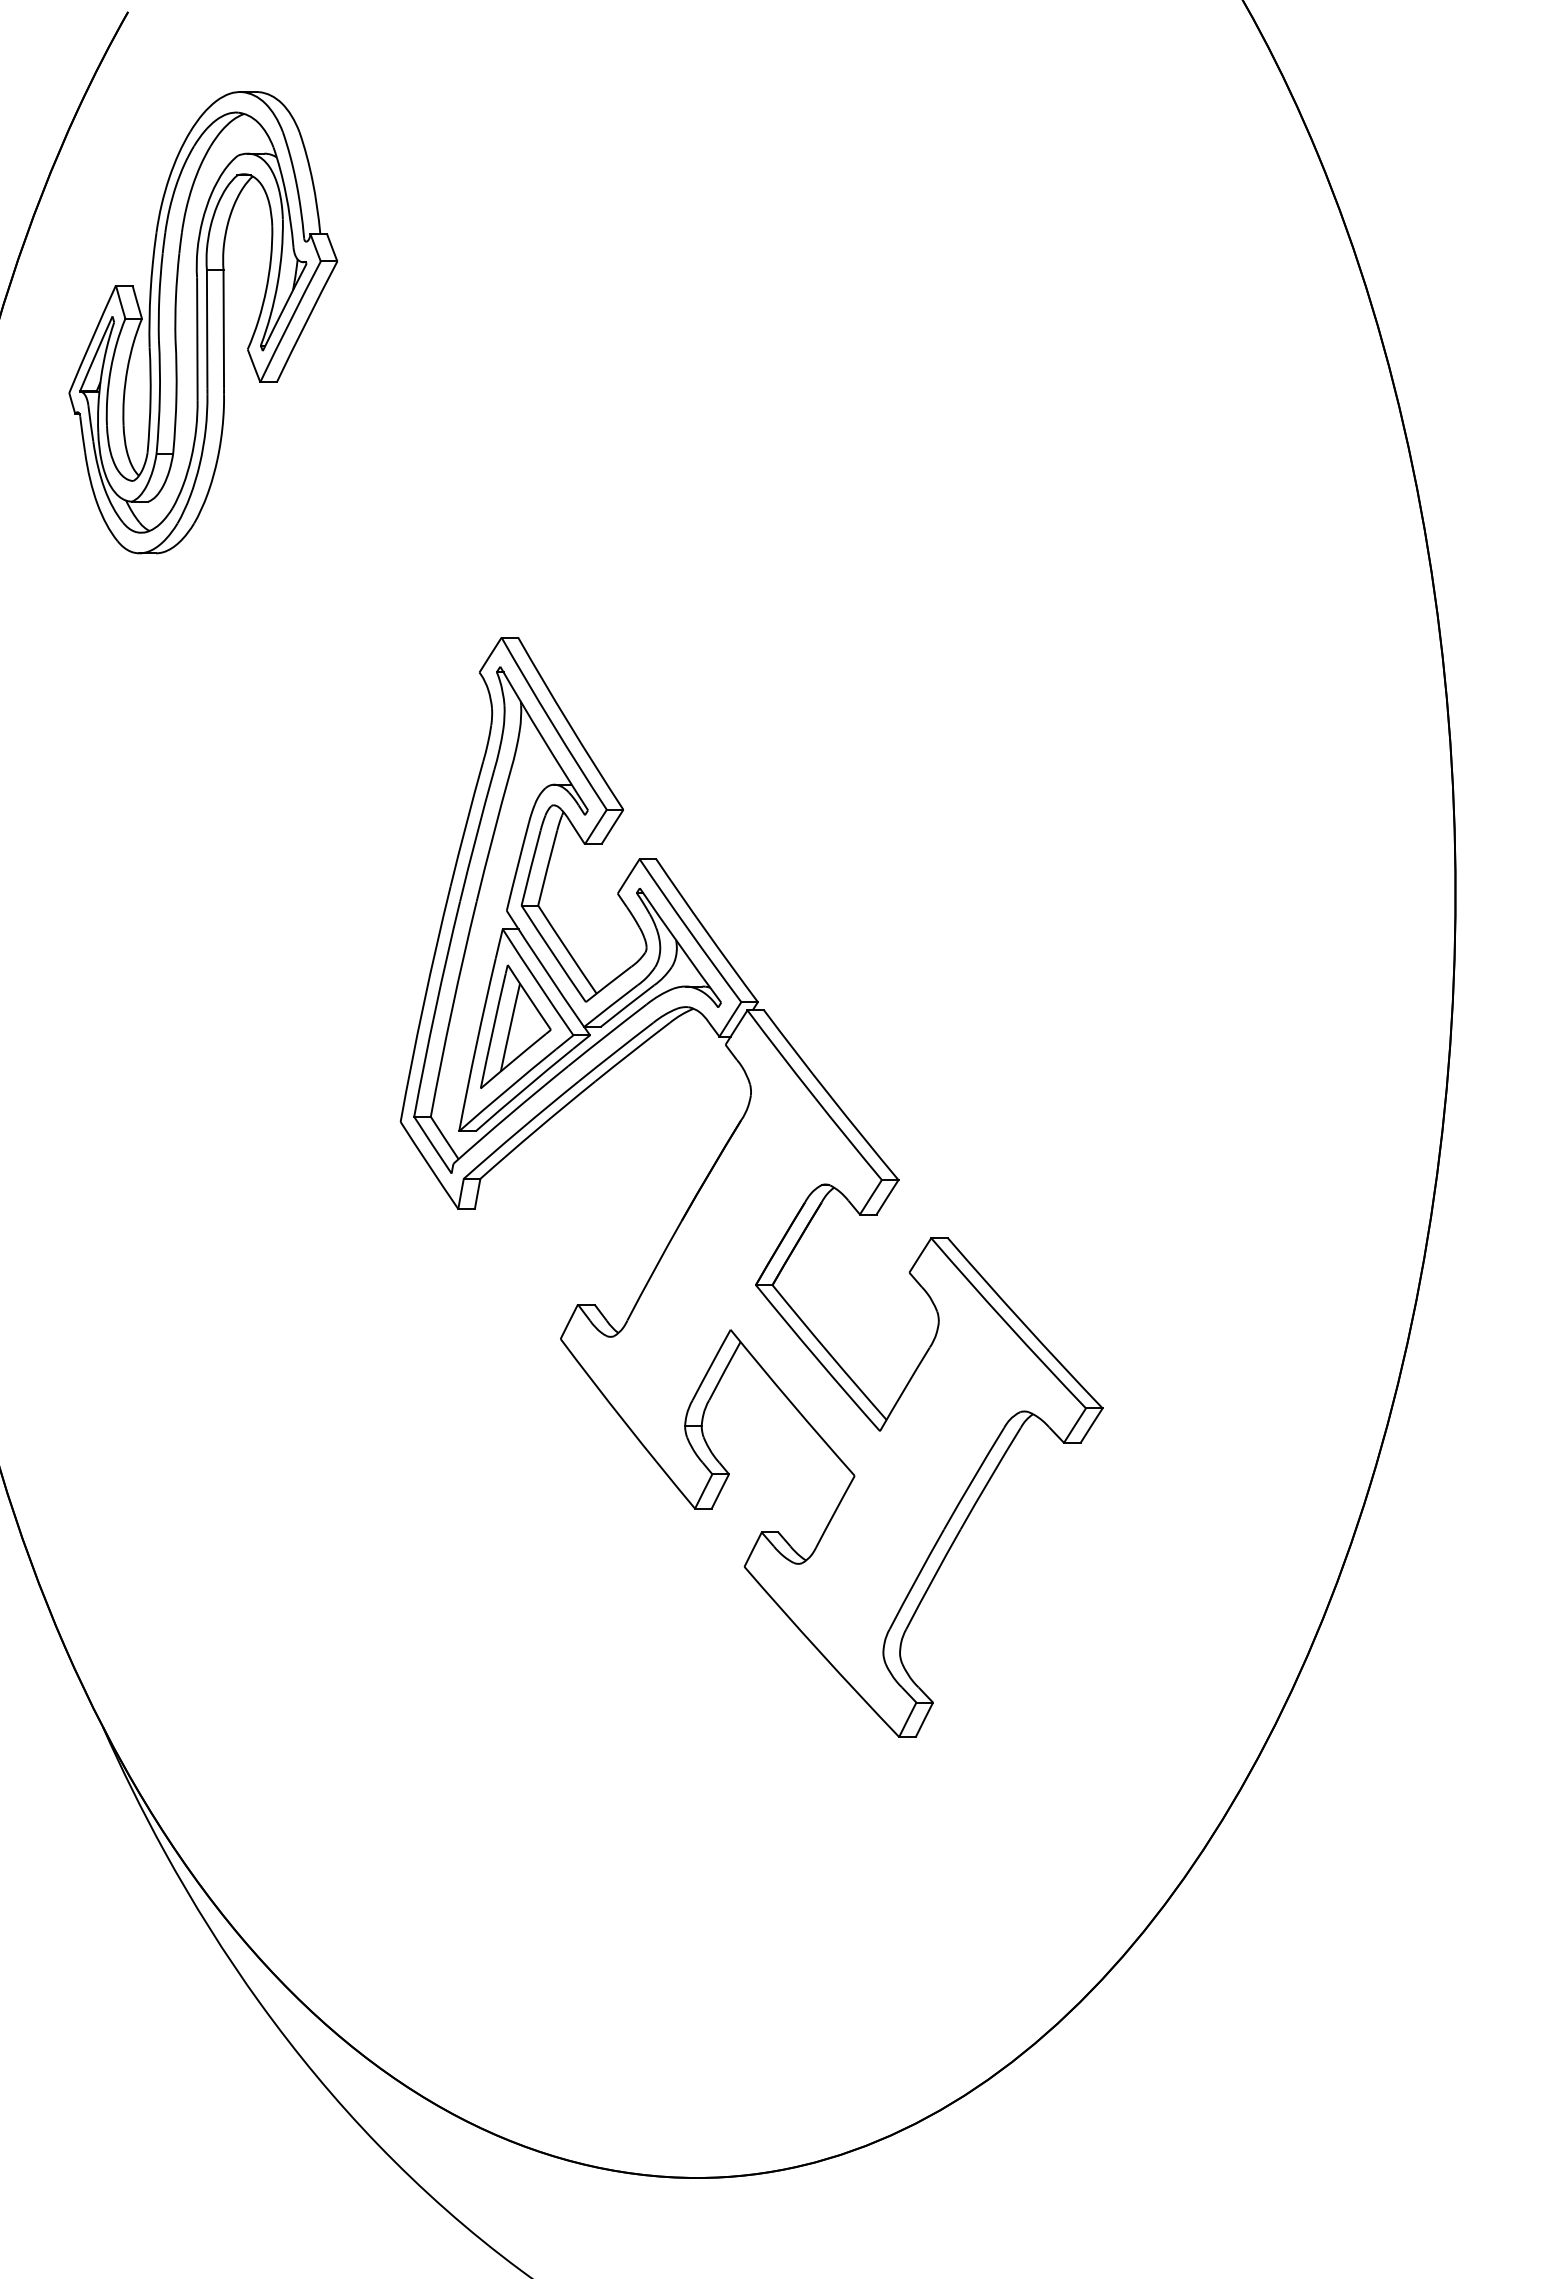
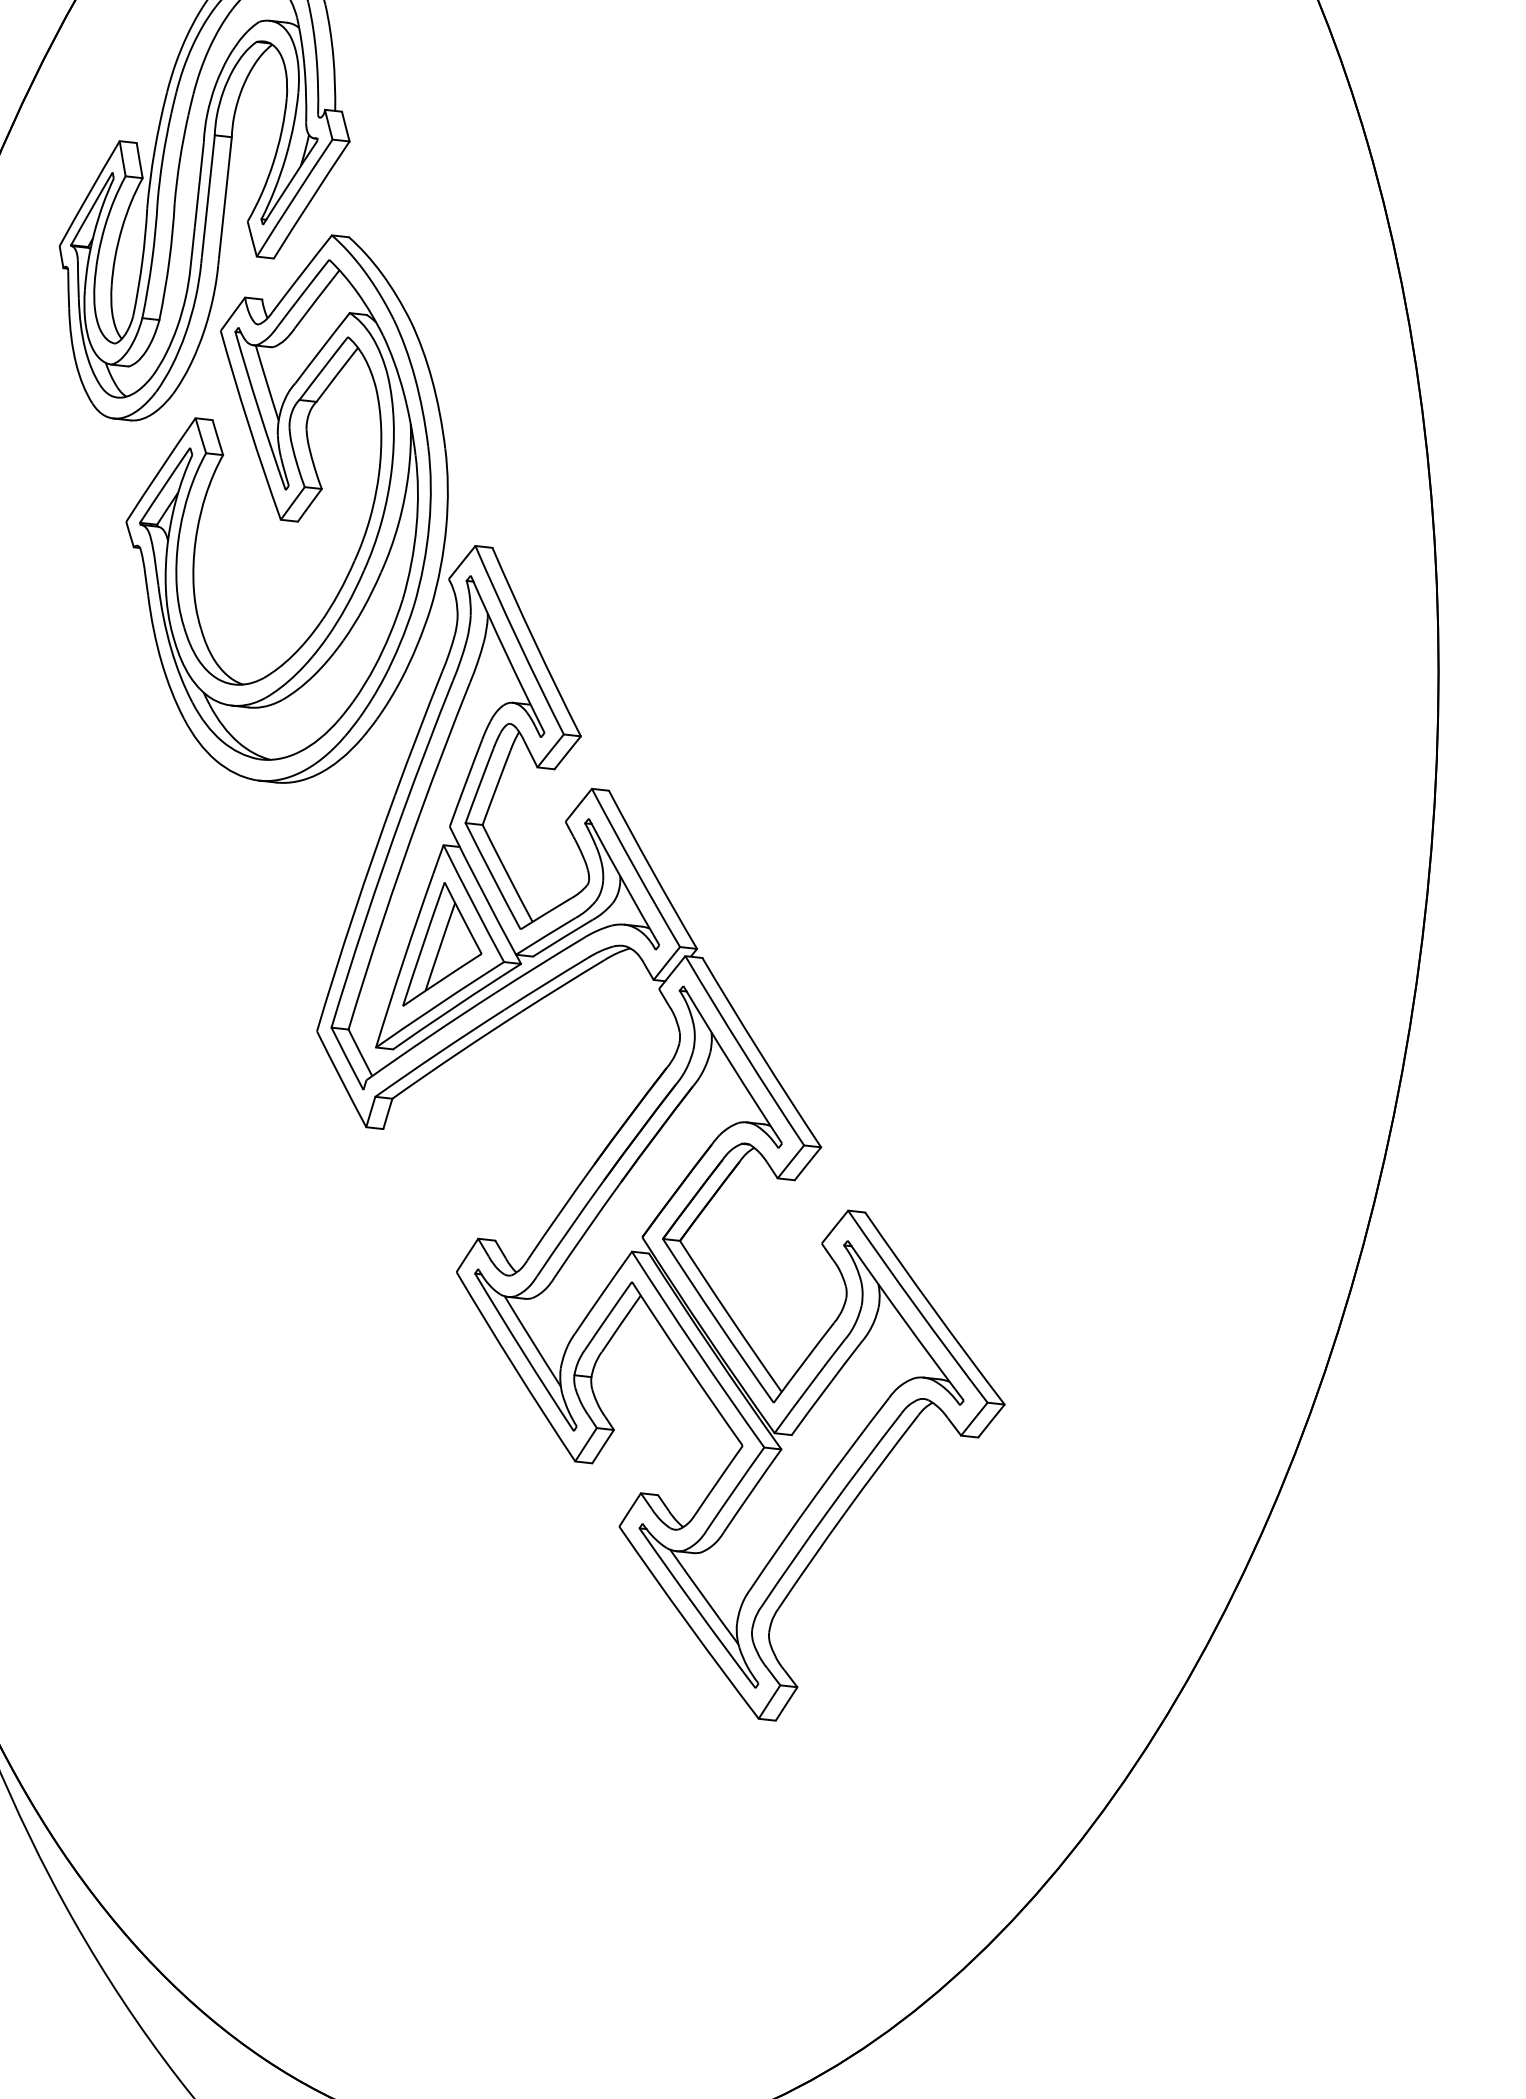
part: (317, 620) -> (288, 507), added
part: (814, 1378) -> (712, 1341), added

